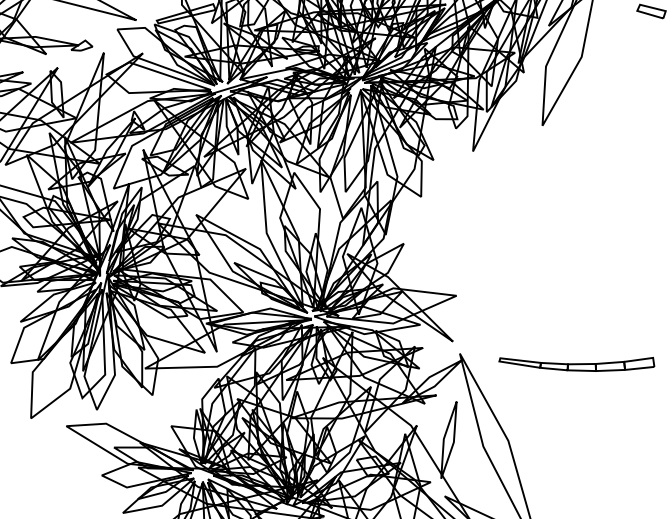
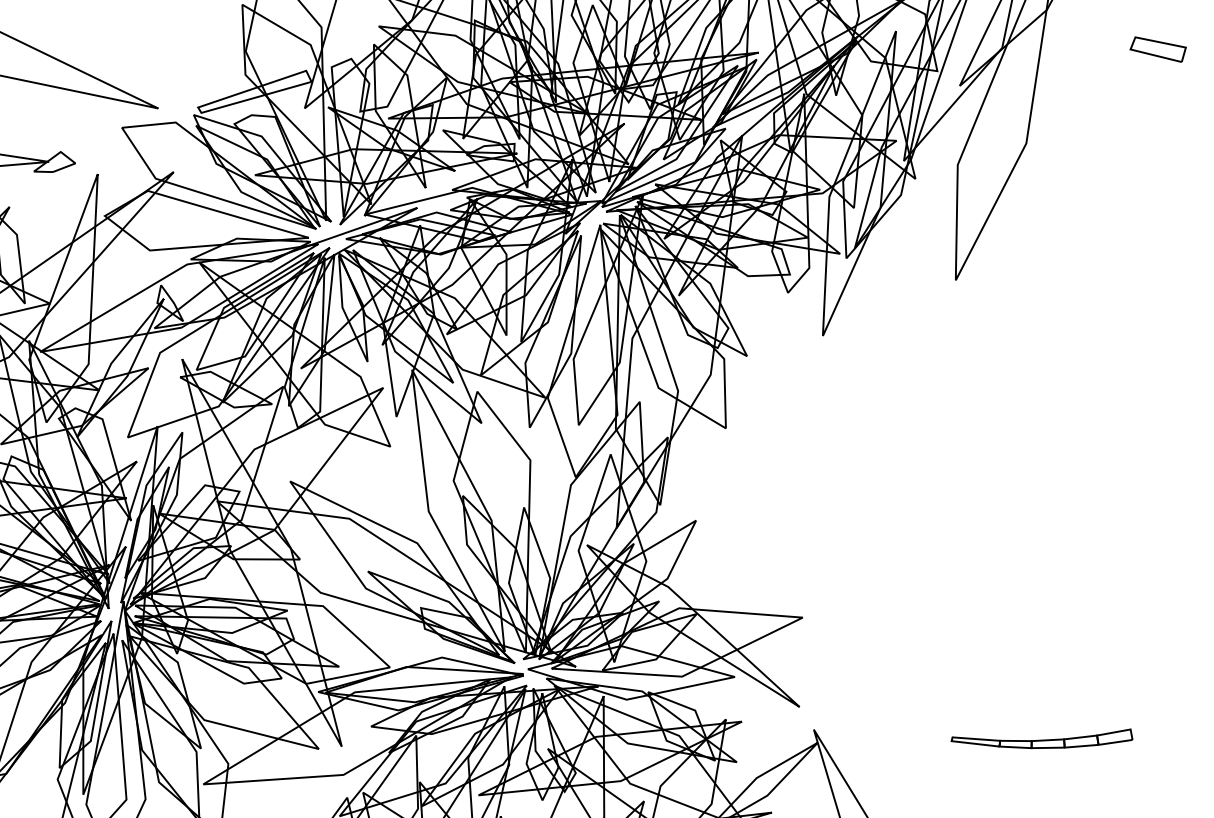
part: (576, 363) -> (1041, 739), size x0.6

